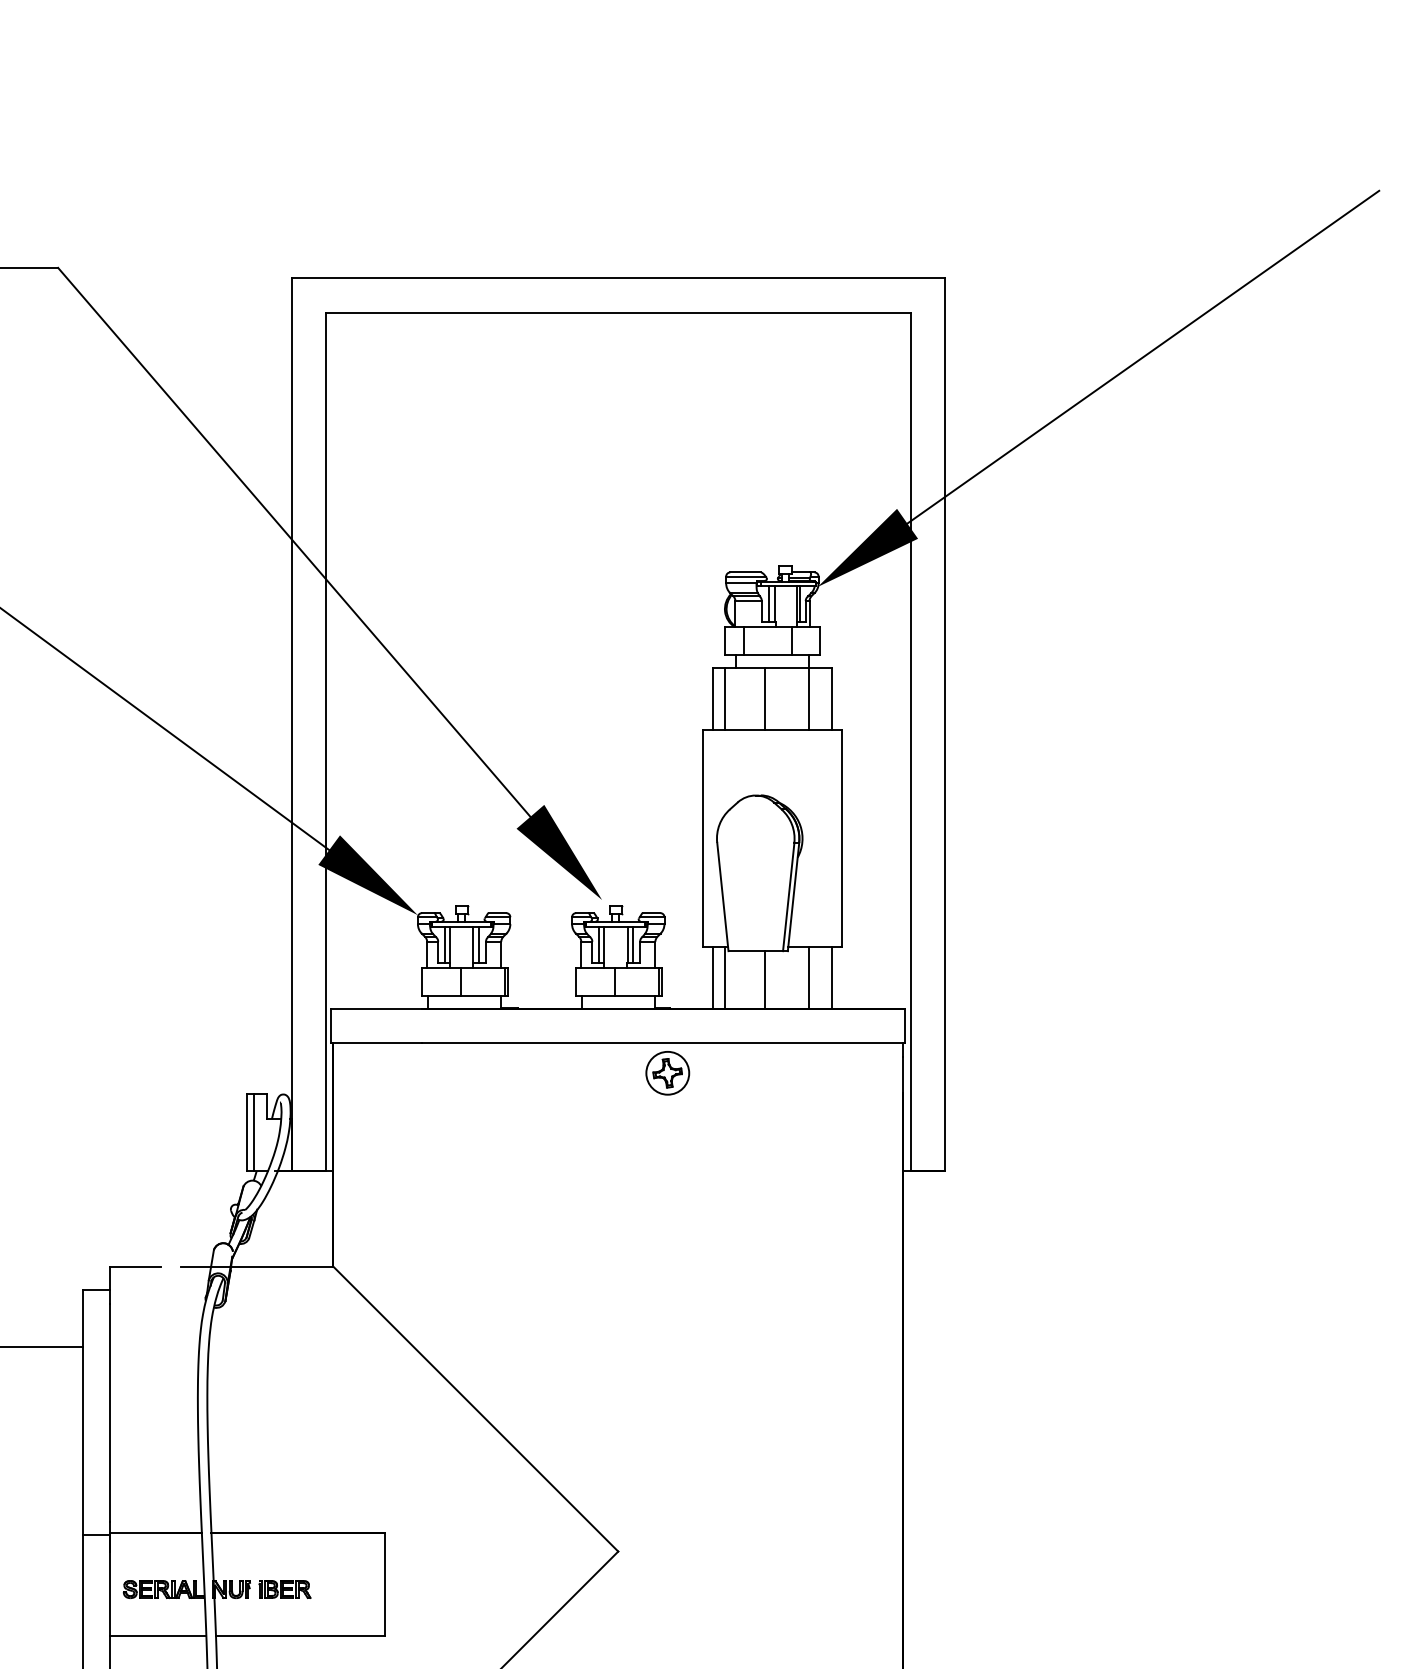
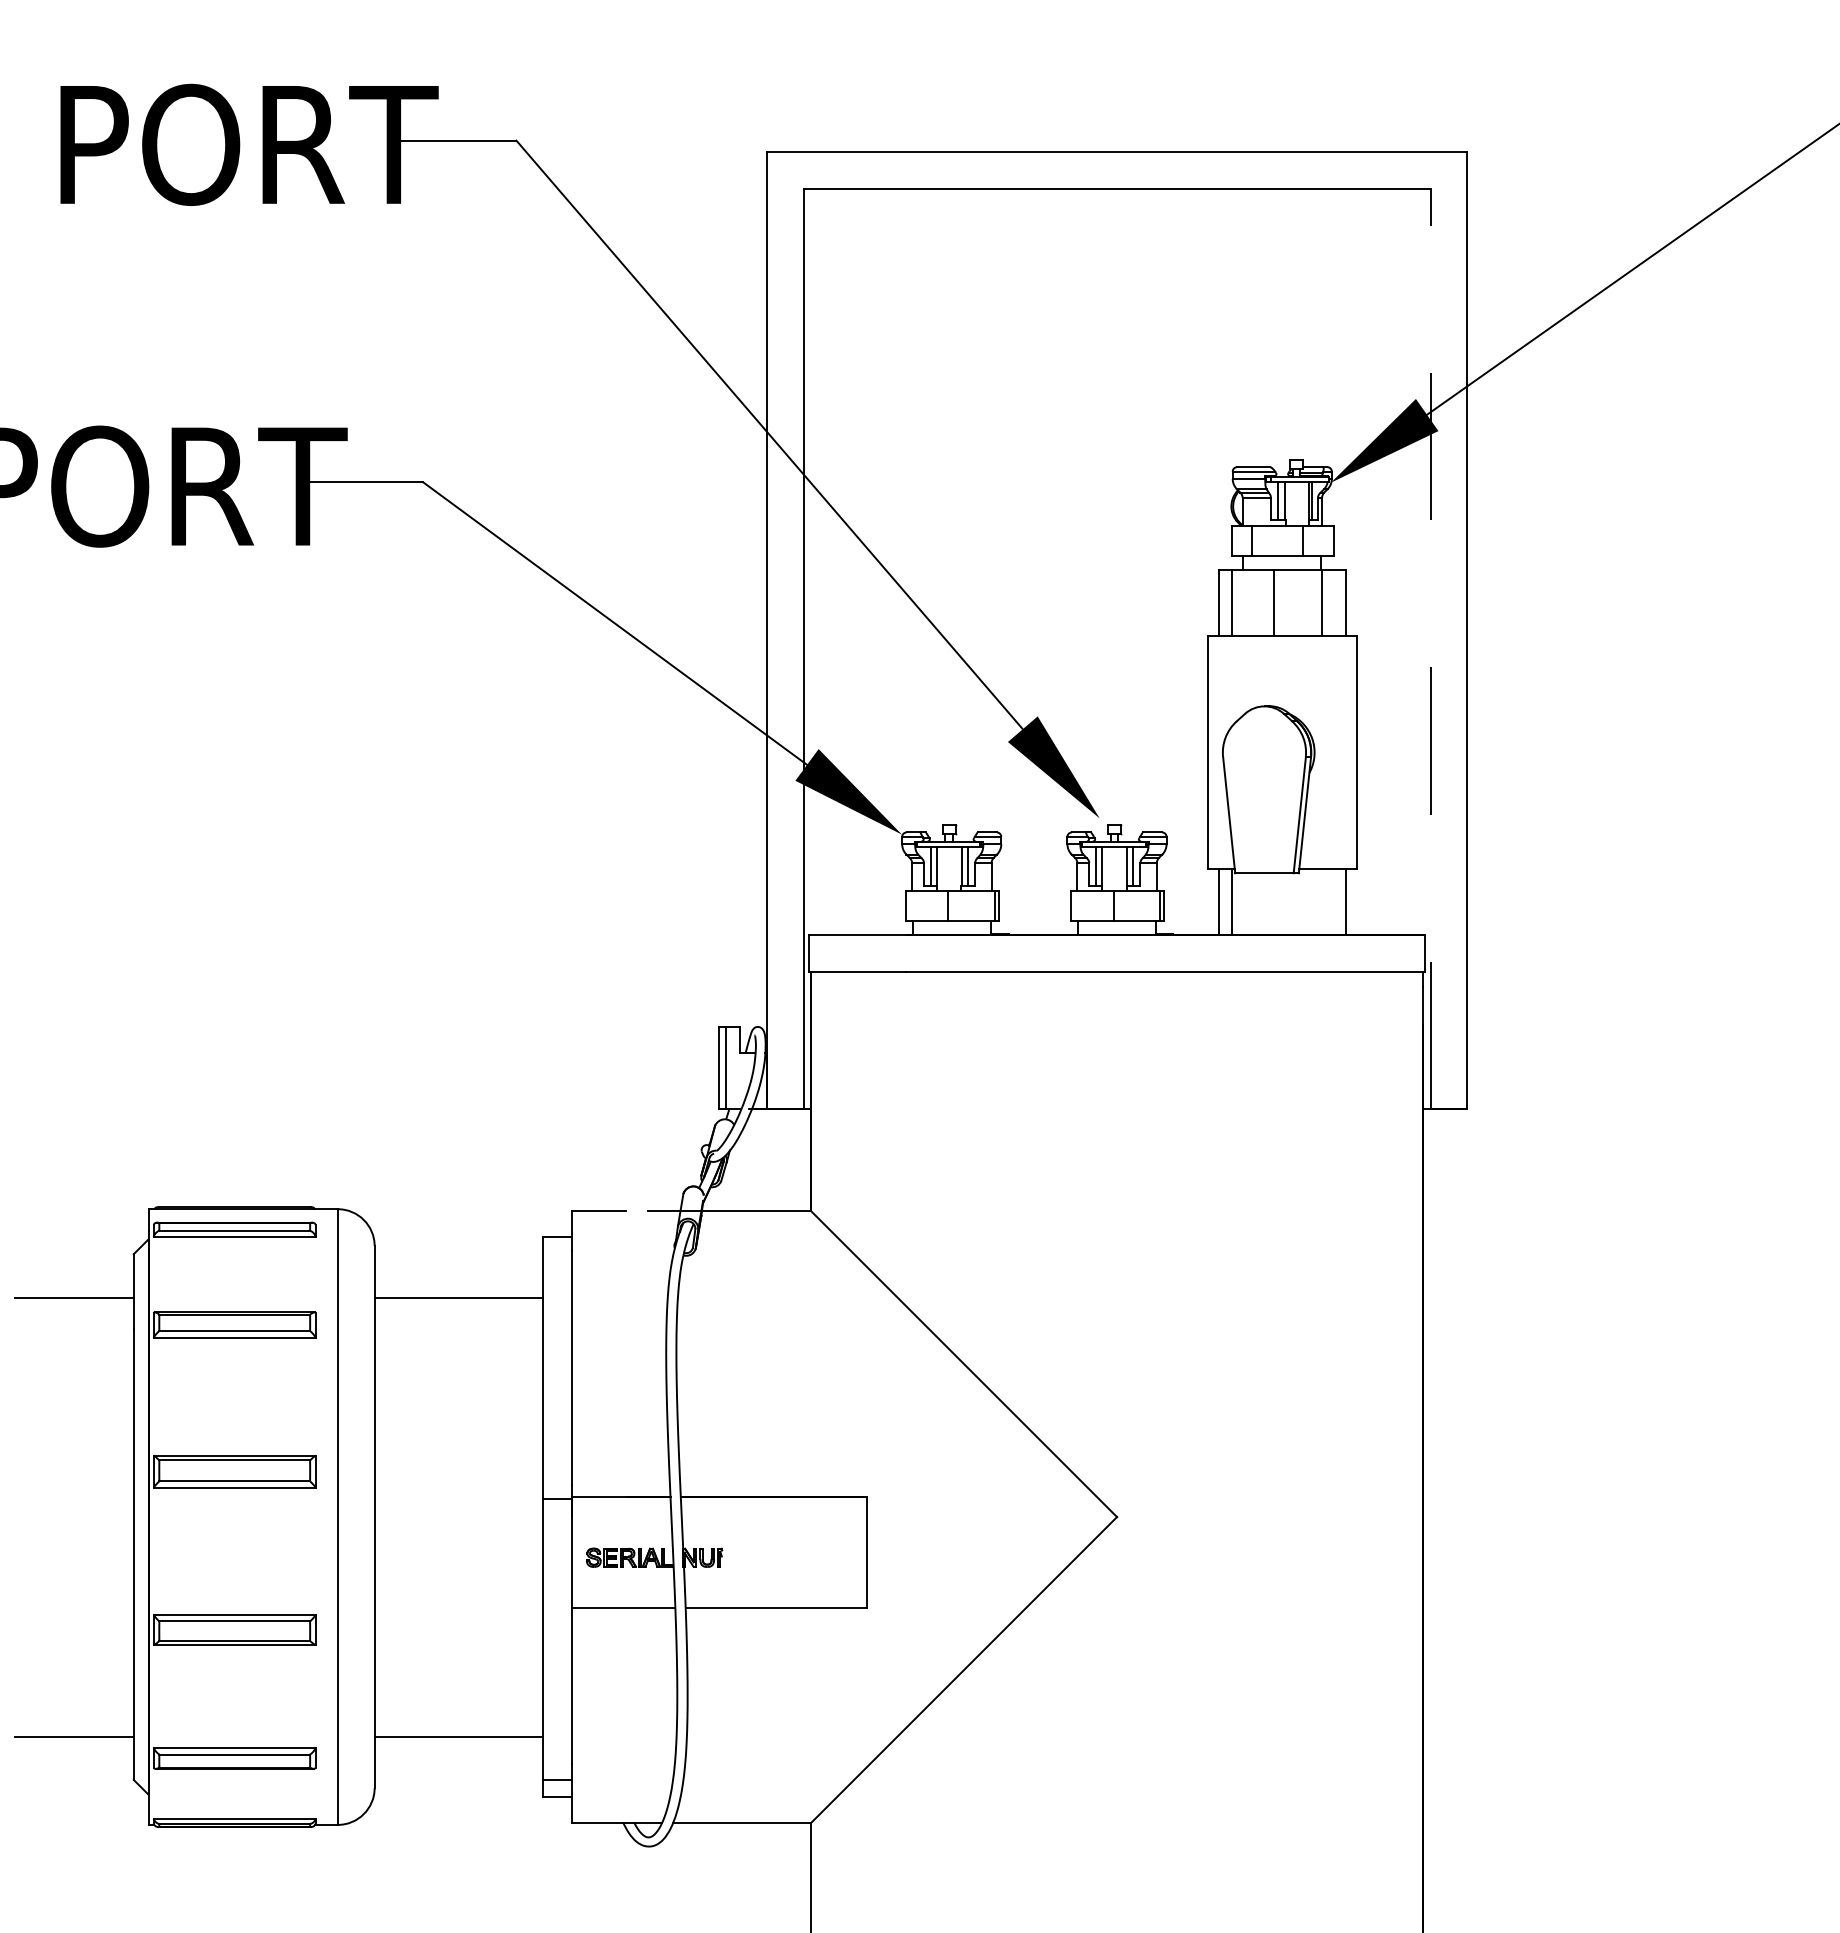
line: (910, 741) -> (1430, 648), solid -> dashed
line: (808, 977) -> (1321, 901), removed
line: (765, 980) -> (1274, 904), removed
part: (667, 1073) -> (1169, 1004), removed
part: (284, 1589) -> (759, 1557), removed

